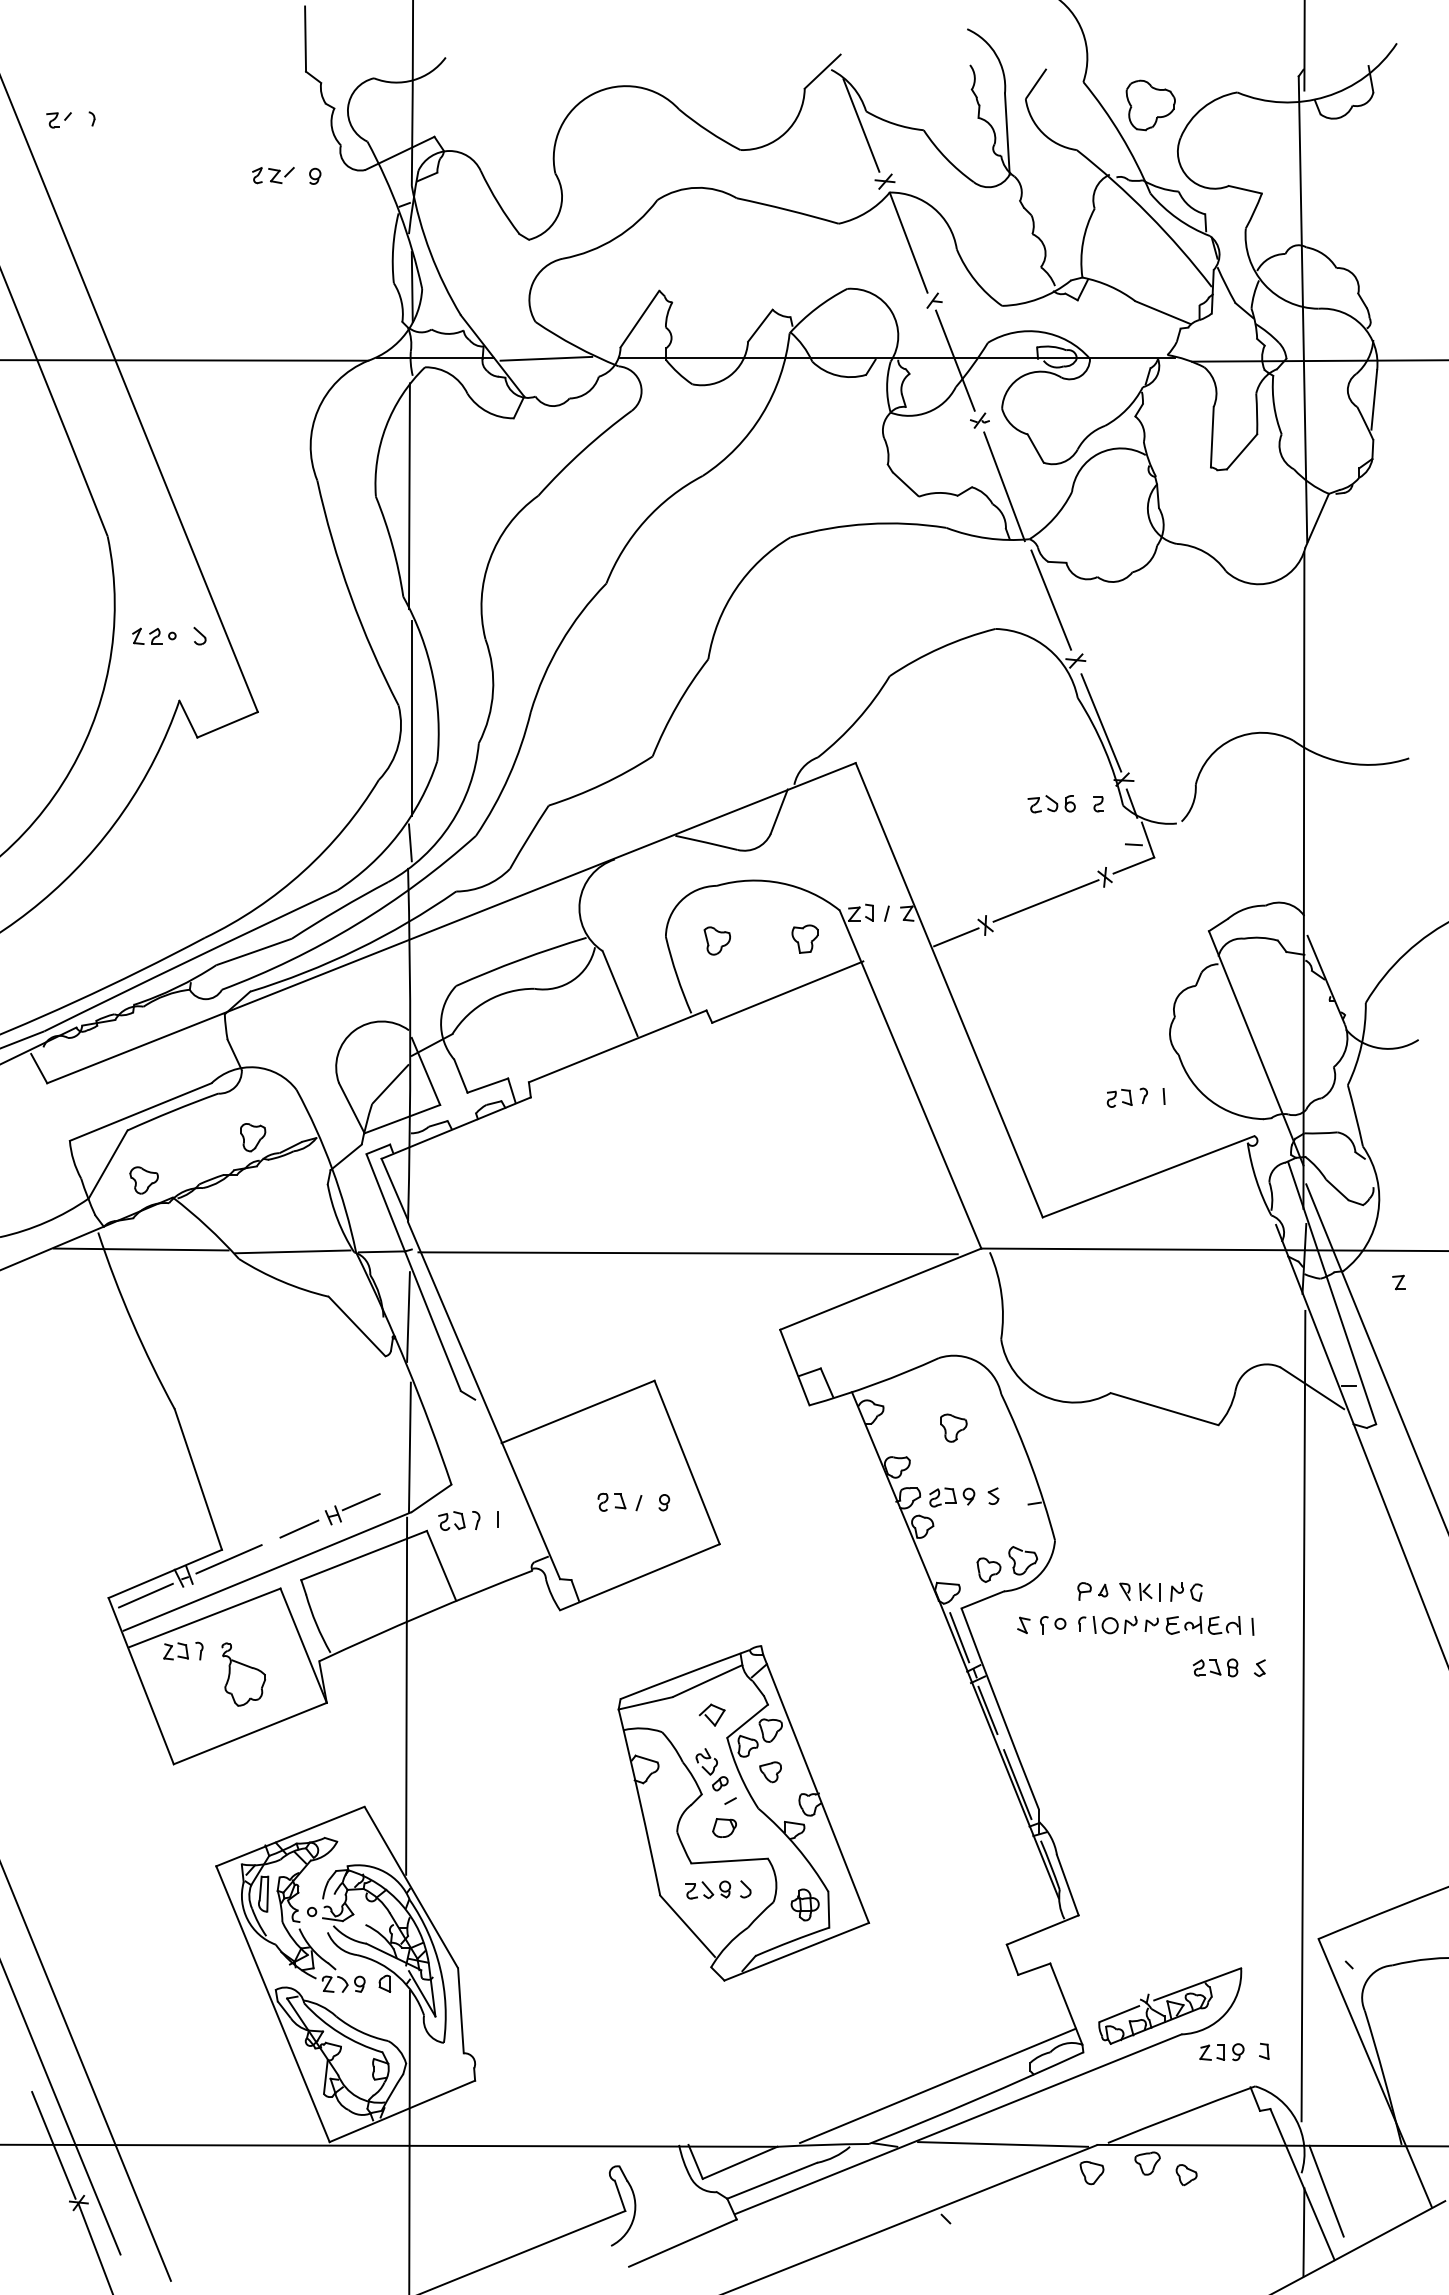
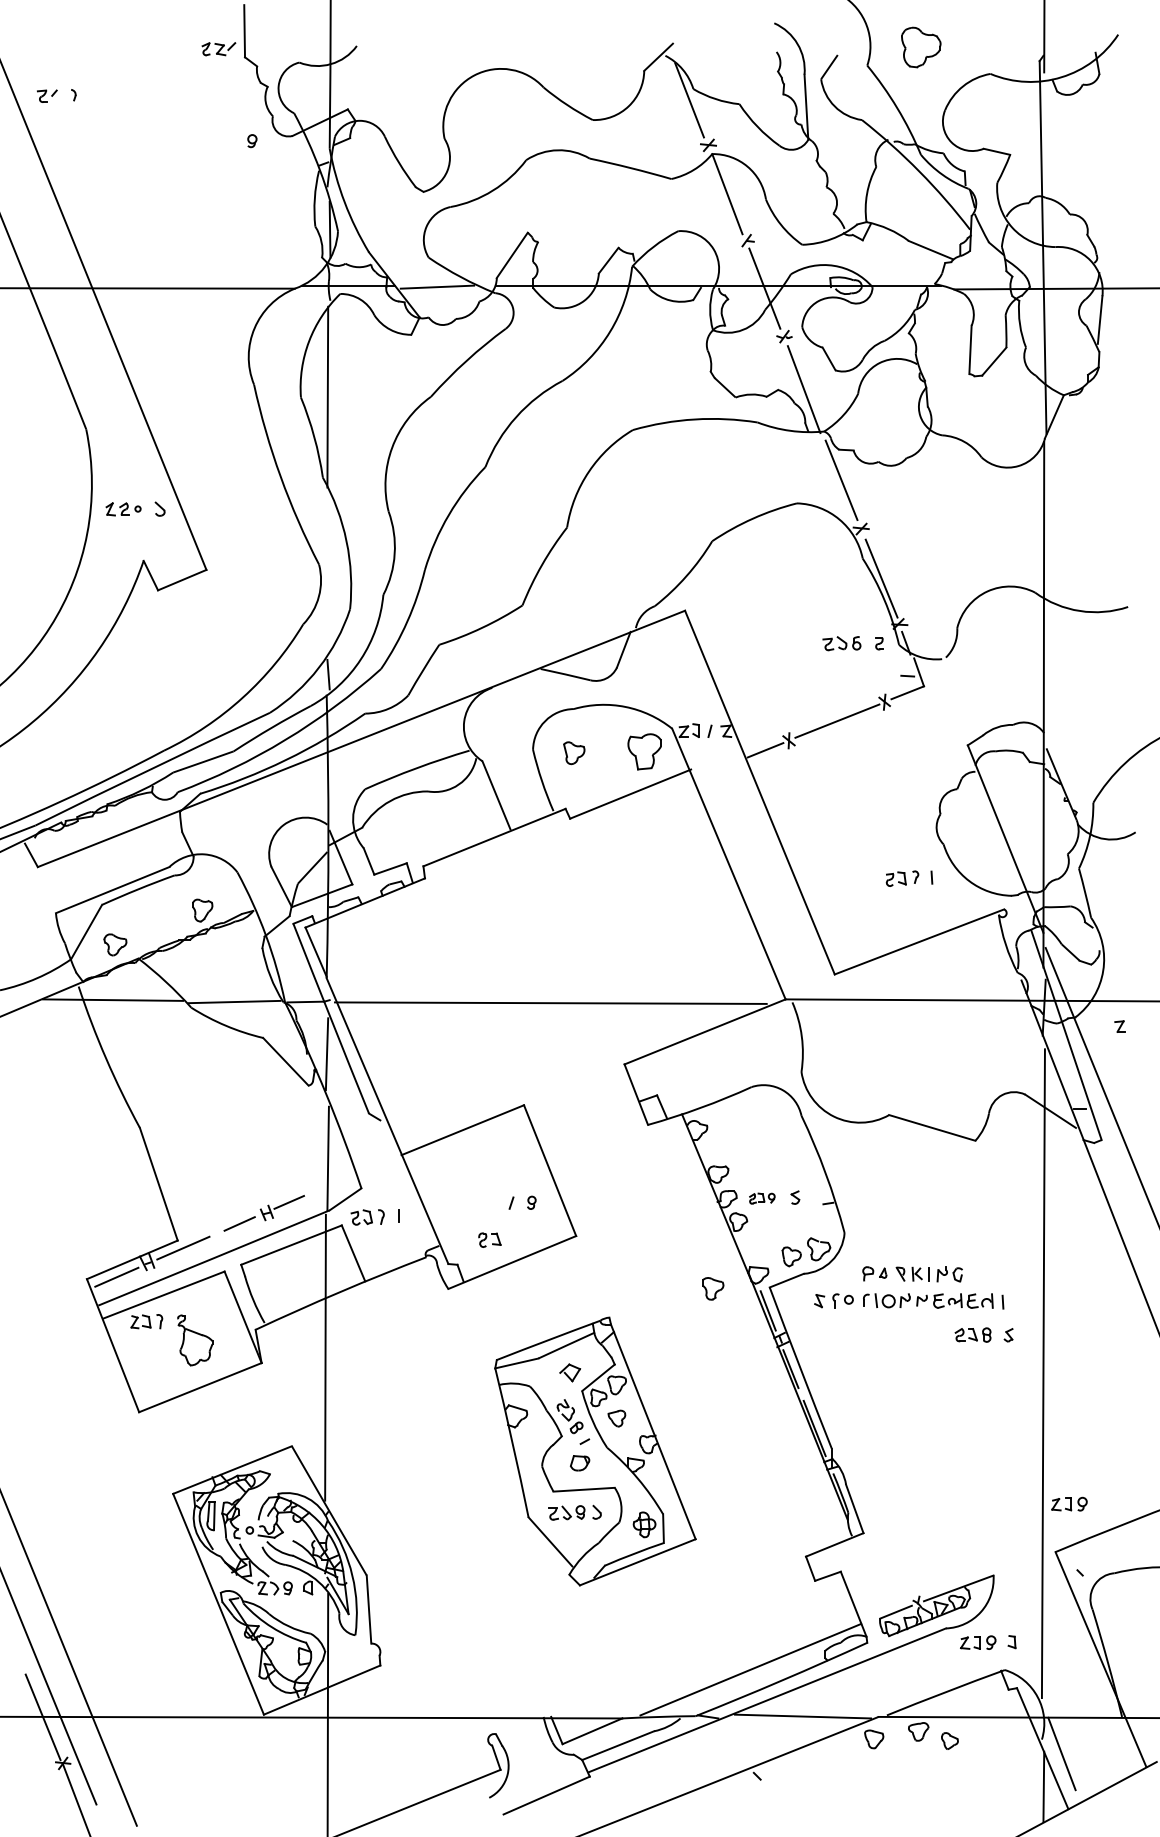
part: (1150, 105) -> (921, 47), moved
part: (273, 175) -> (218, 49), moved
line: (411, 718) -> (329, 575), removed
part: (804, 938) -> (644, 751), size x1.6
part: (953, 1427) -> (712, 1288), moved
part: (952, 1497) -> (762, 1198), size x0.7
part: (611, 1501) -> (489, 1239), moved
part: (1335, 1879) -> (1069, 1504), added

